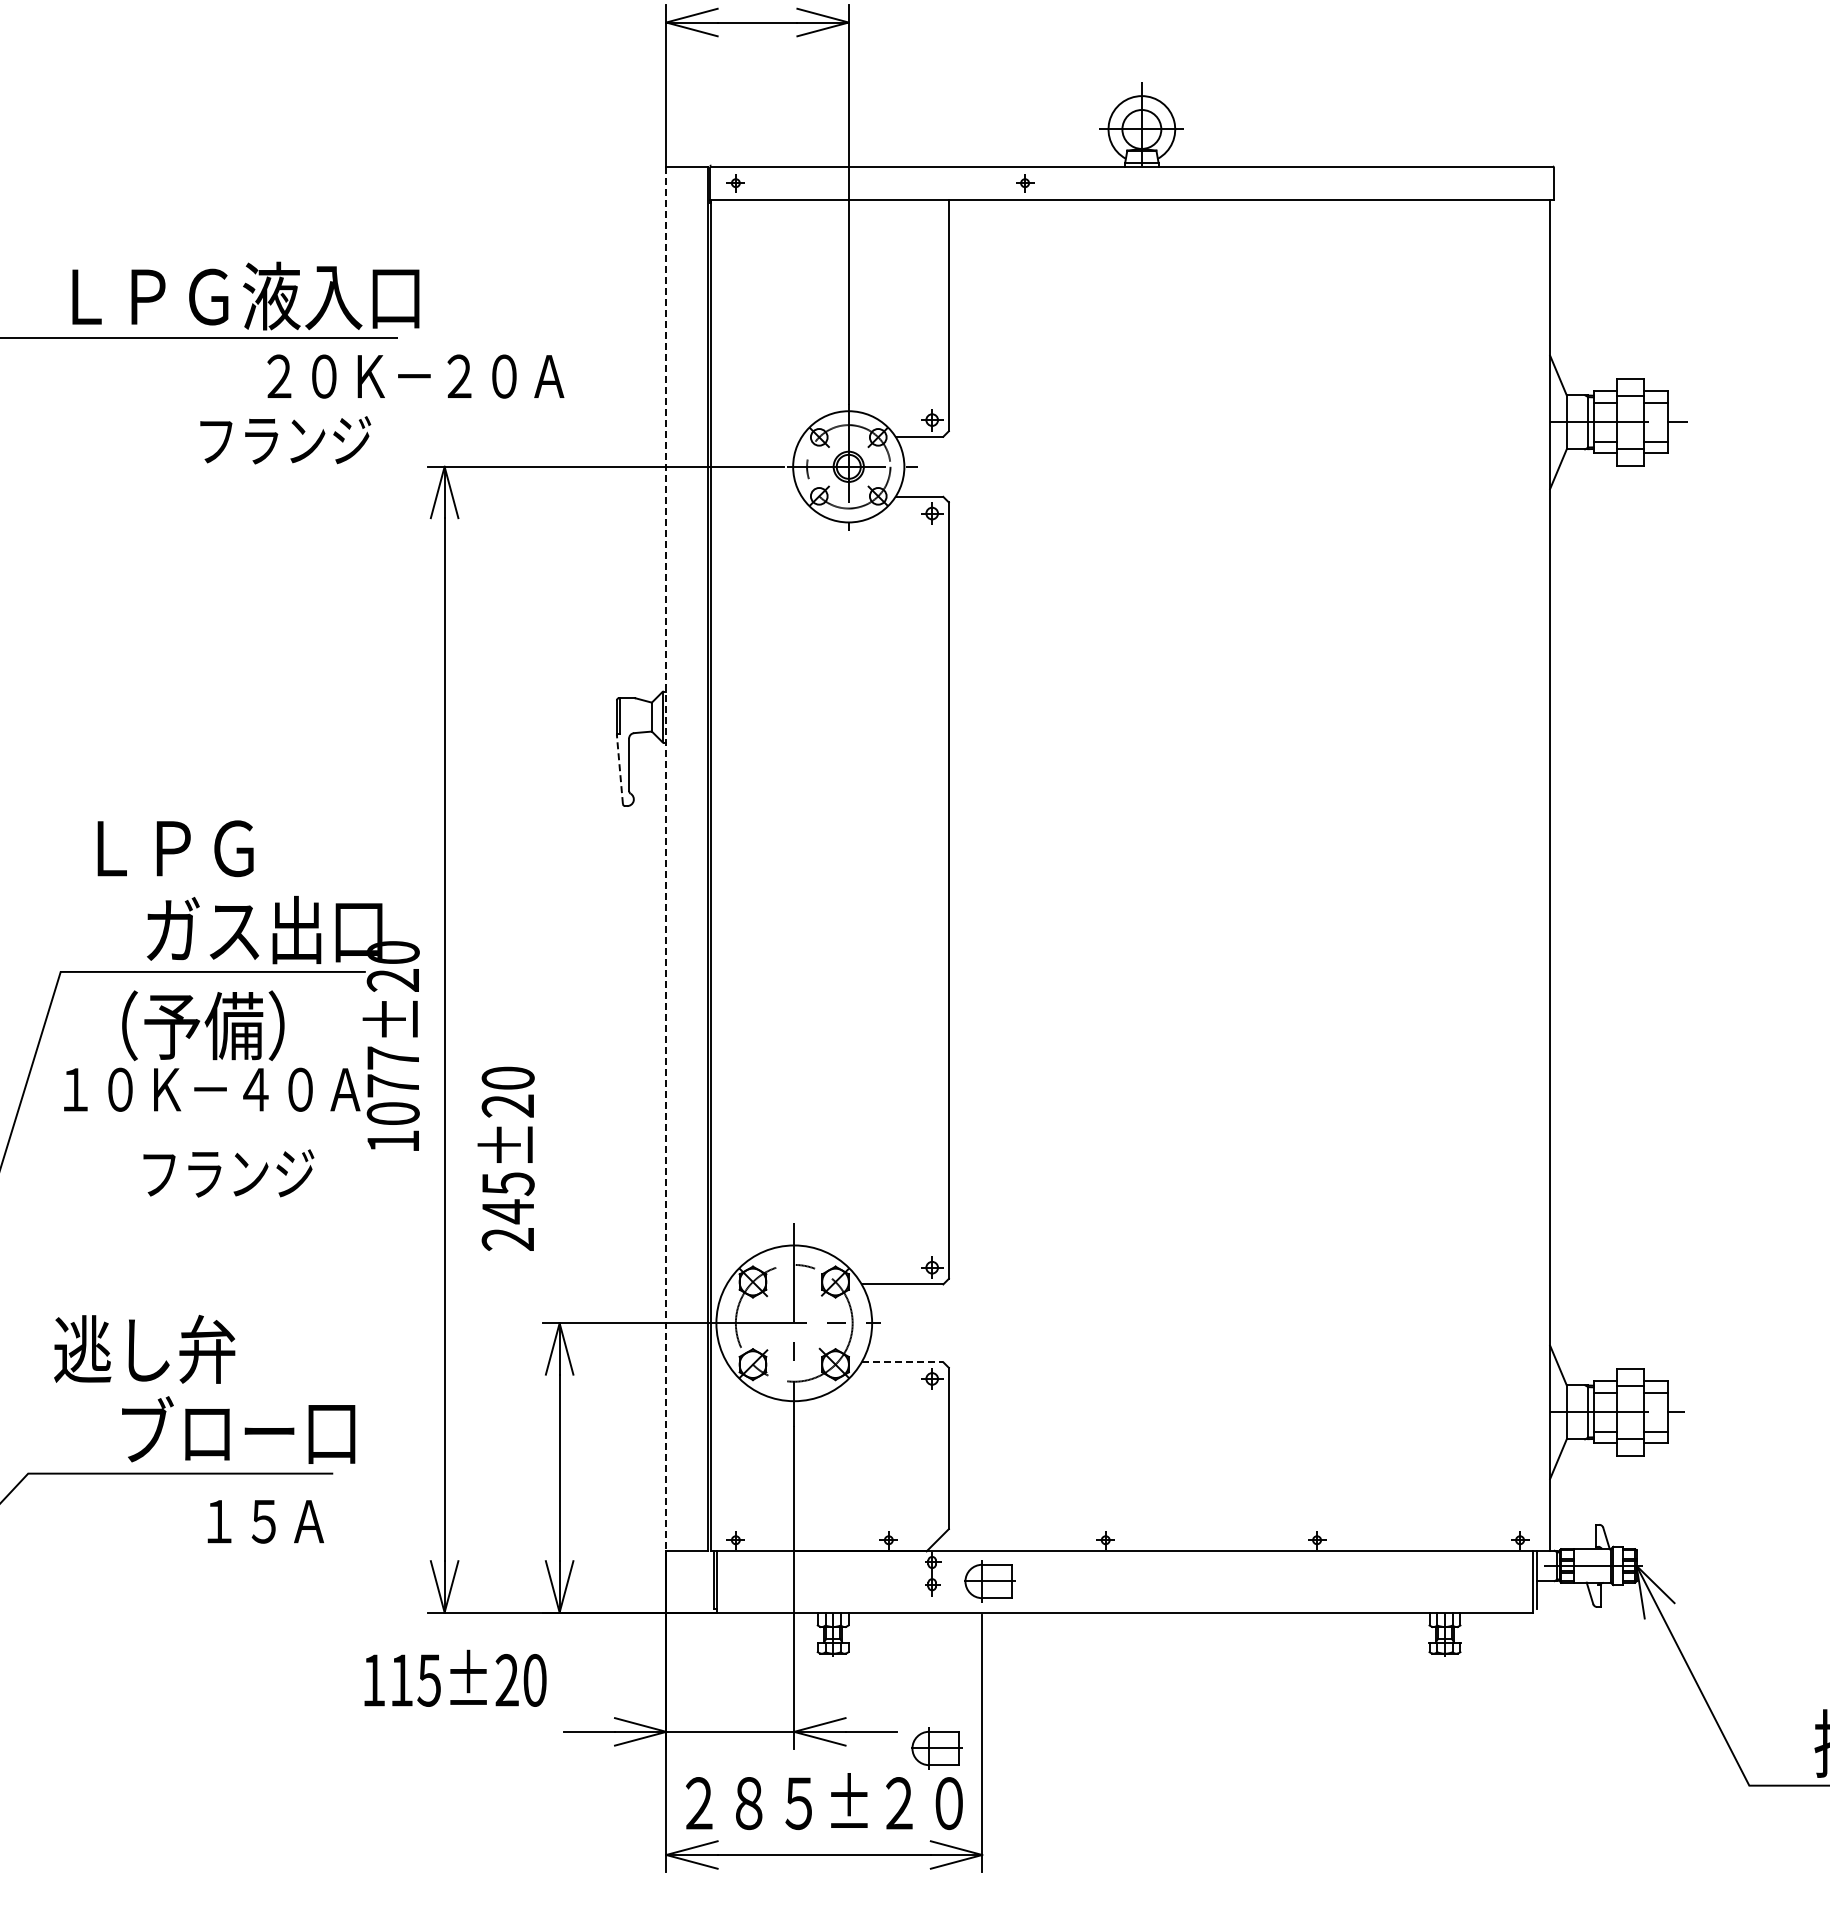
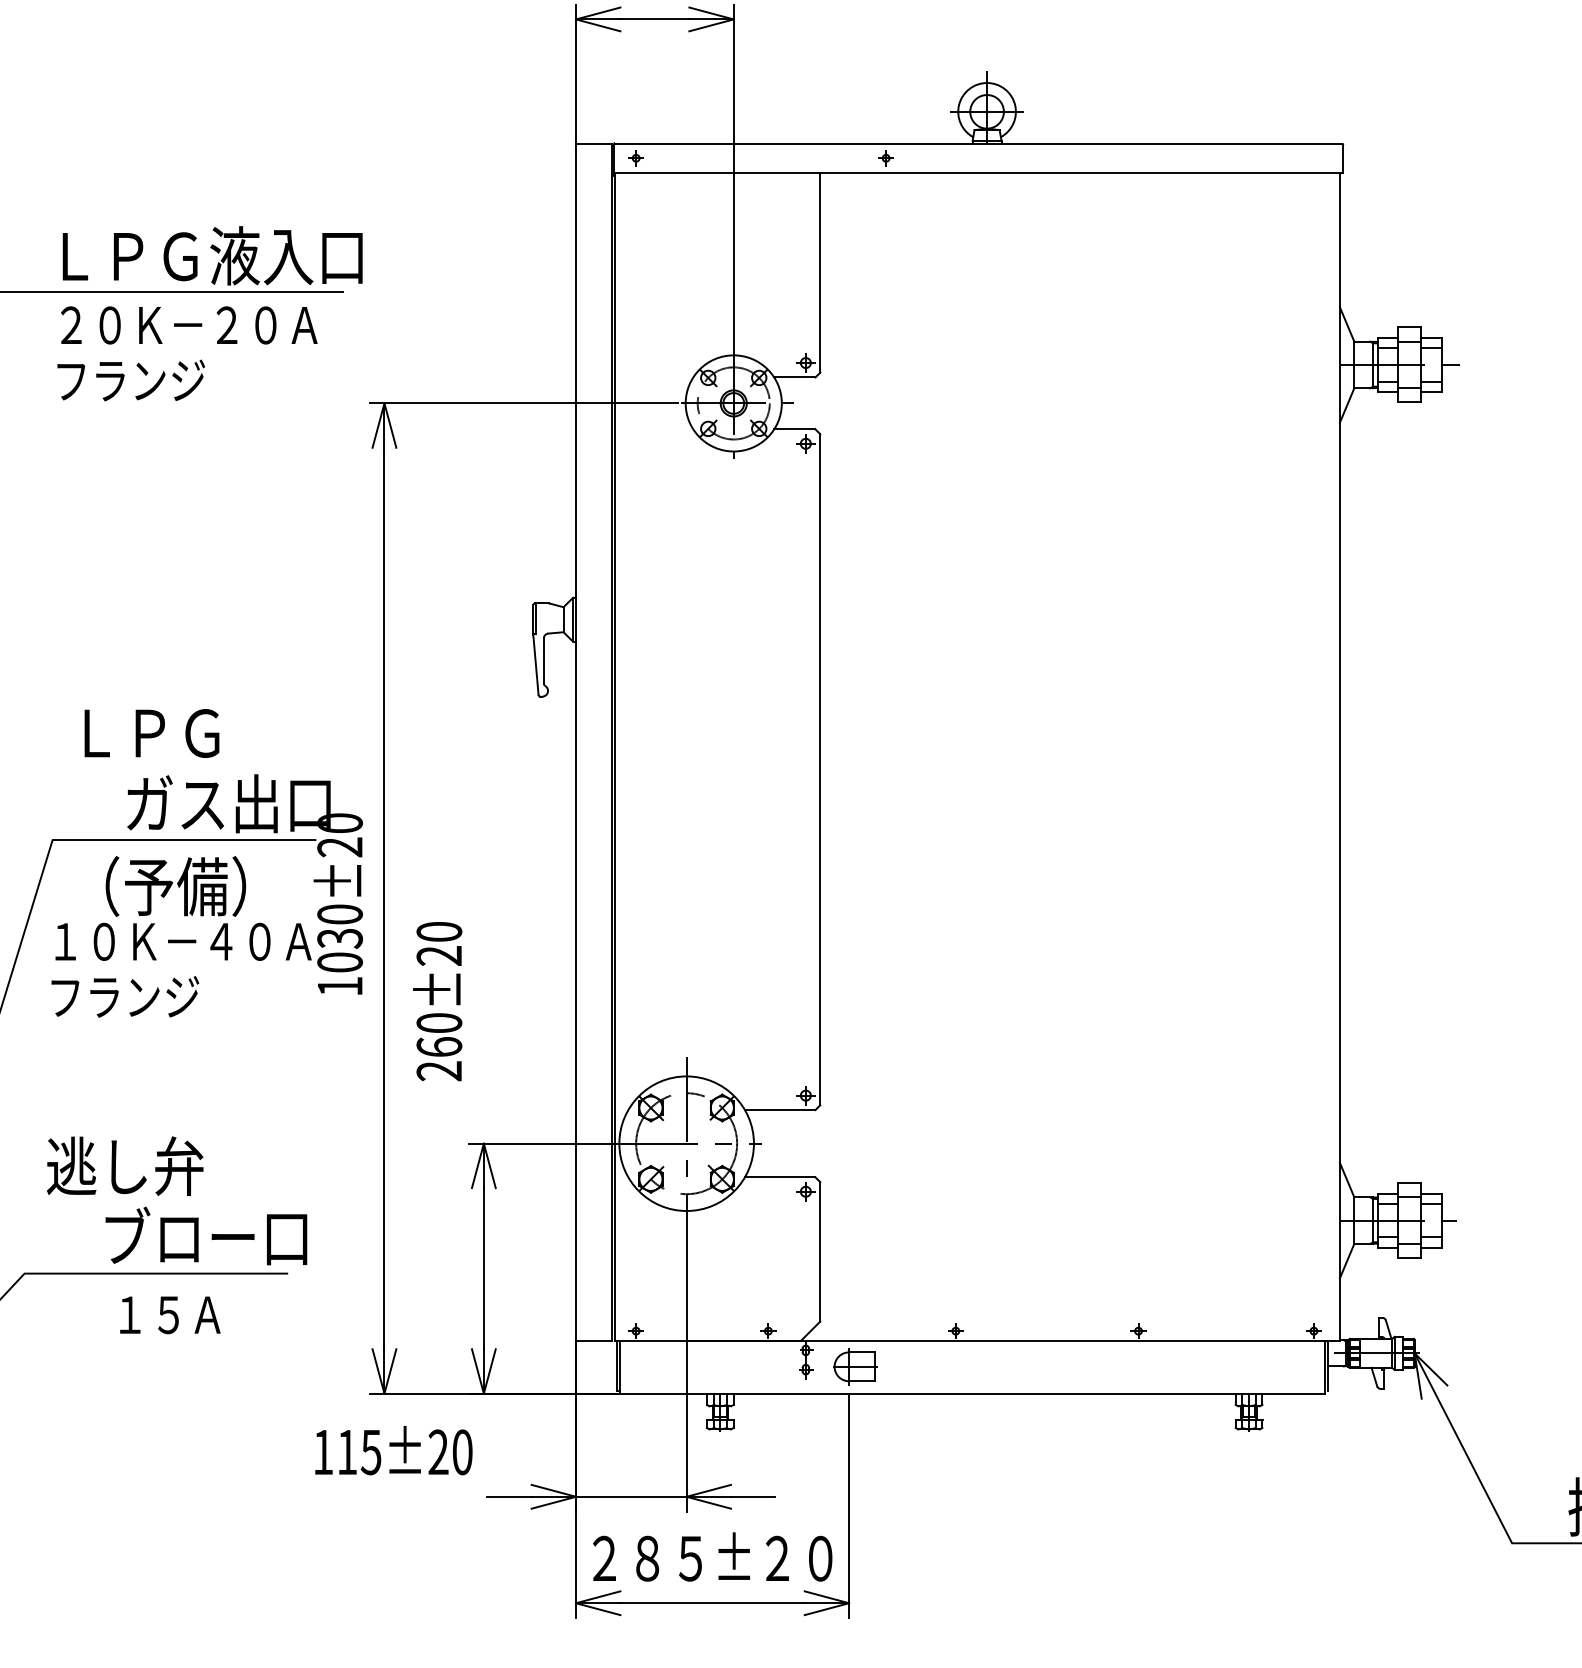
text: (415, 376) -> (189, 325), moved
text: (285, 440) -> (131, 380), moved
line: (619, 769) -> (535, 665), dashed -> solid
line: (666, 859) -> (576, 742), dashed -> solid
text: (392, 1072) -> (339, 926), 1077±20 -> 1030±20
text: (228, 1173) -> (125, 996), moved
text: (507, 1198) -> (438, 1035), 245±20 -> 260±20
line: (902, 1362) -> (780, 1177), dashed -> solid
text: (265, 1521) -> (170, 1314), moved
part: (936, 1748) -> (809, 1511), removed

